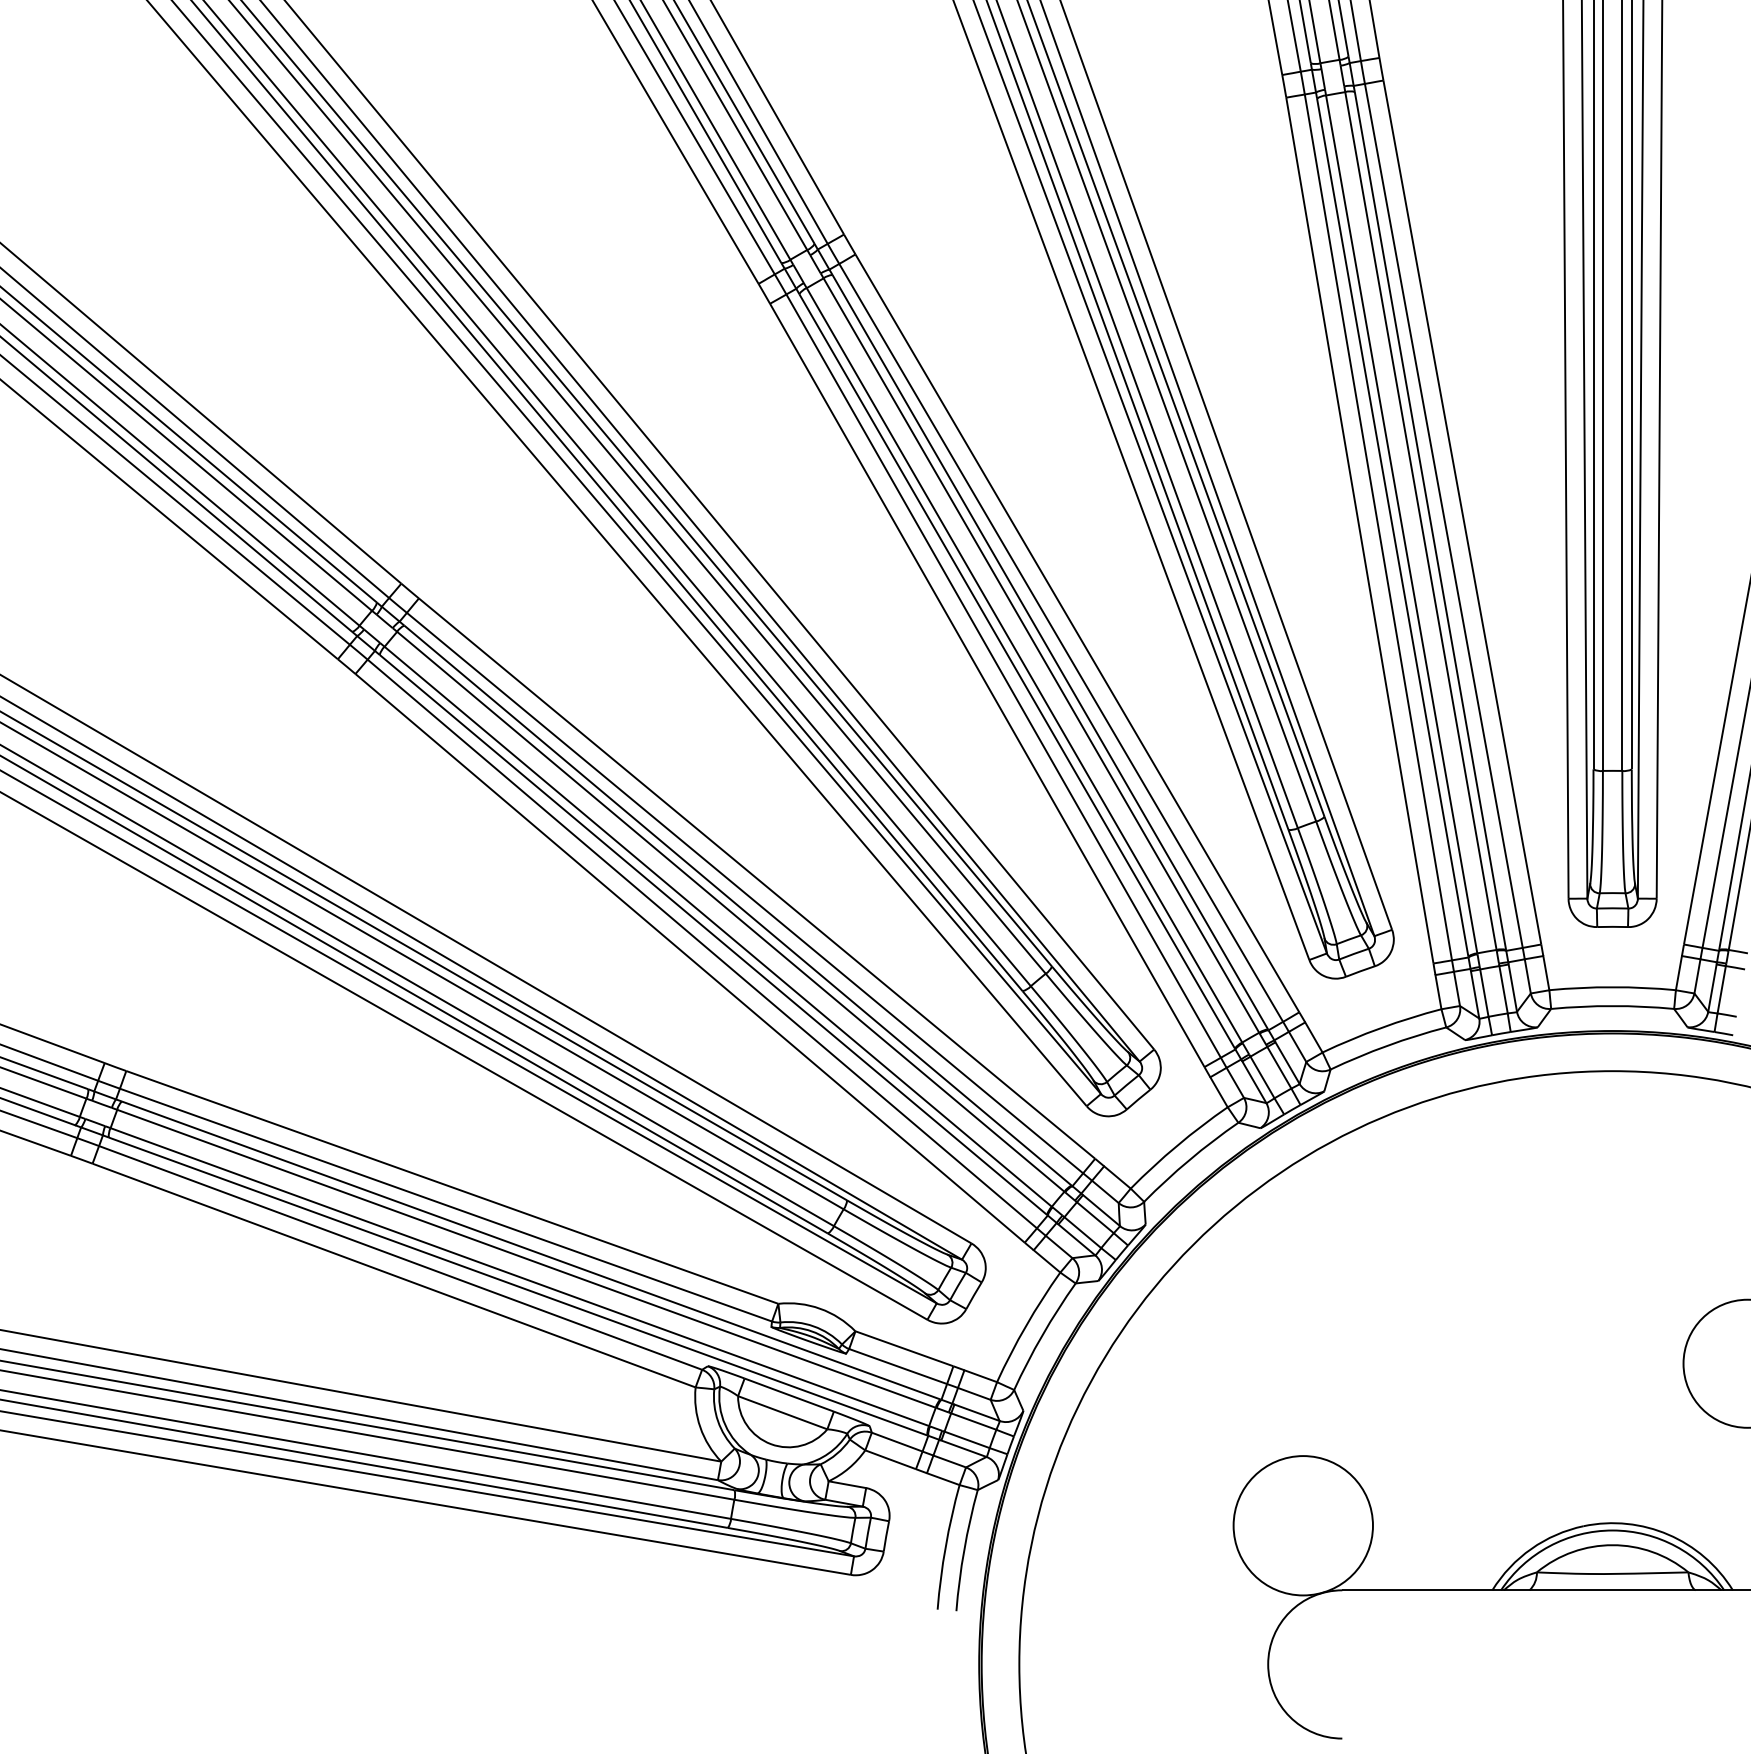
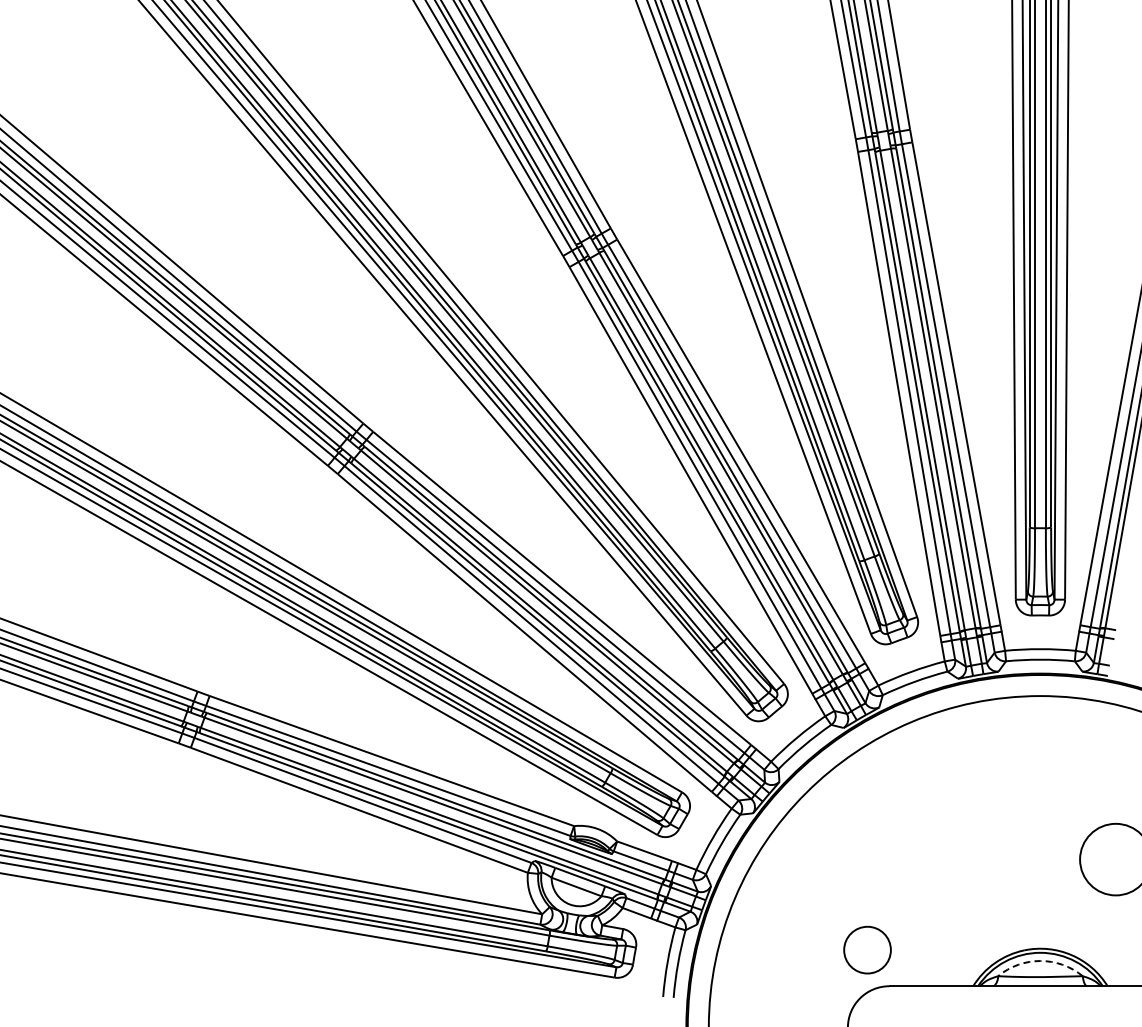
circle: (1303, 1526) -> (867, 950), size x0.6
arc: (1612, 1546) -> (1040, 961), solid -> dashed

